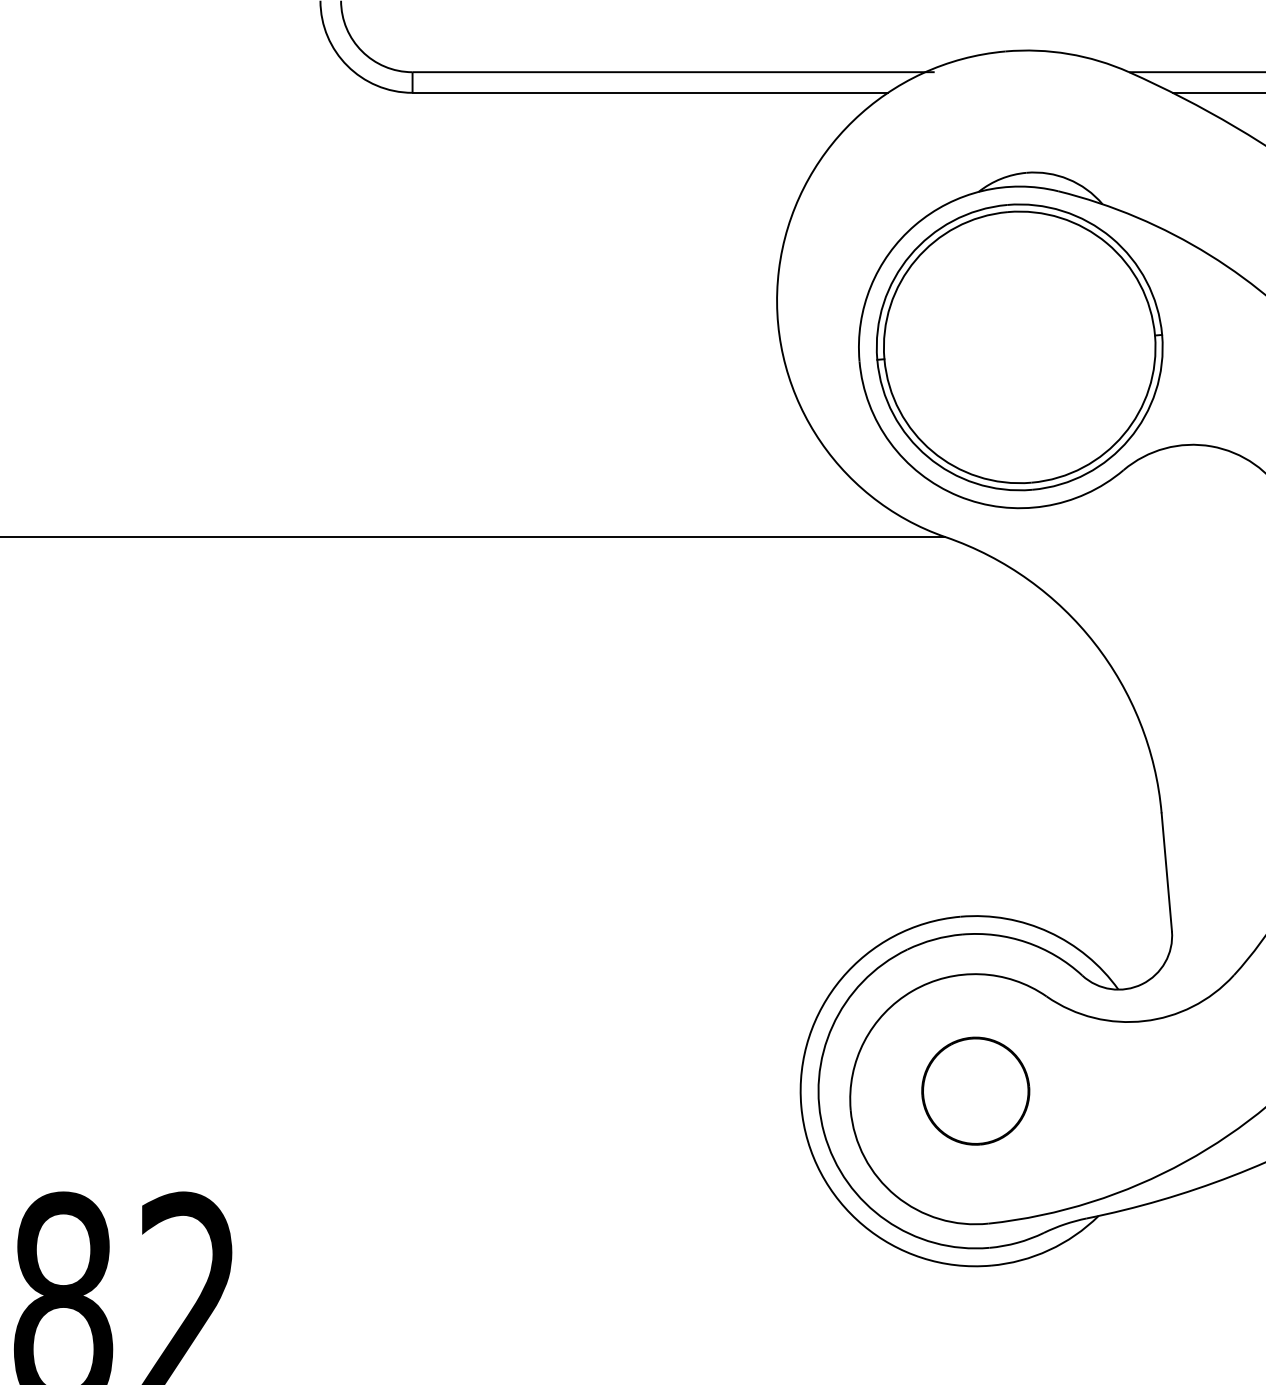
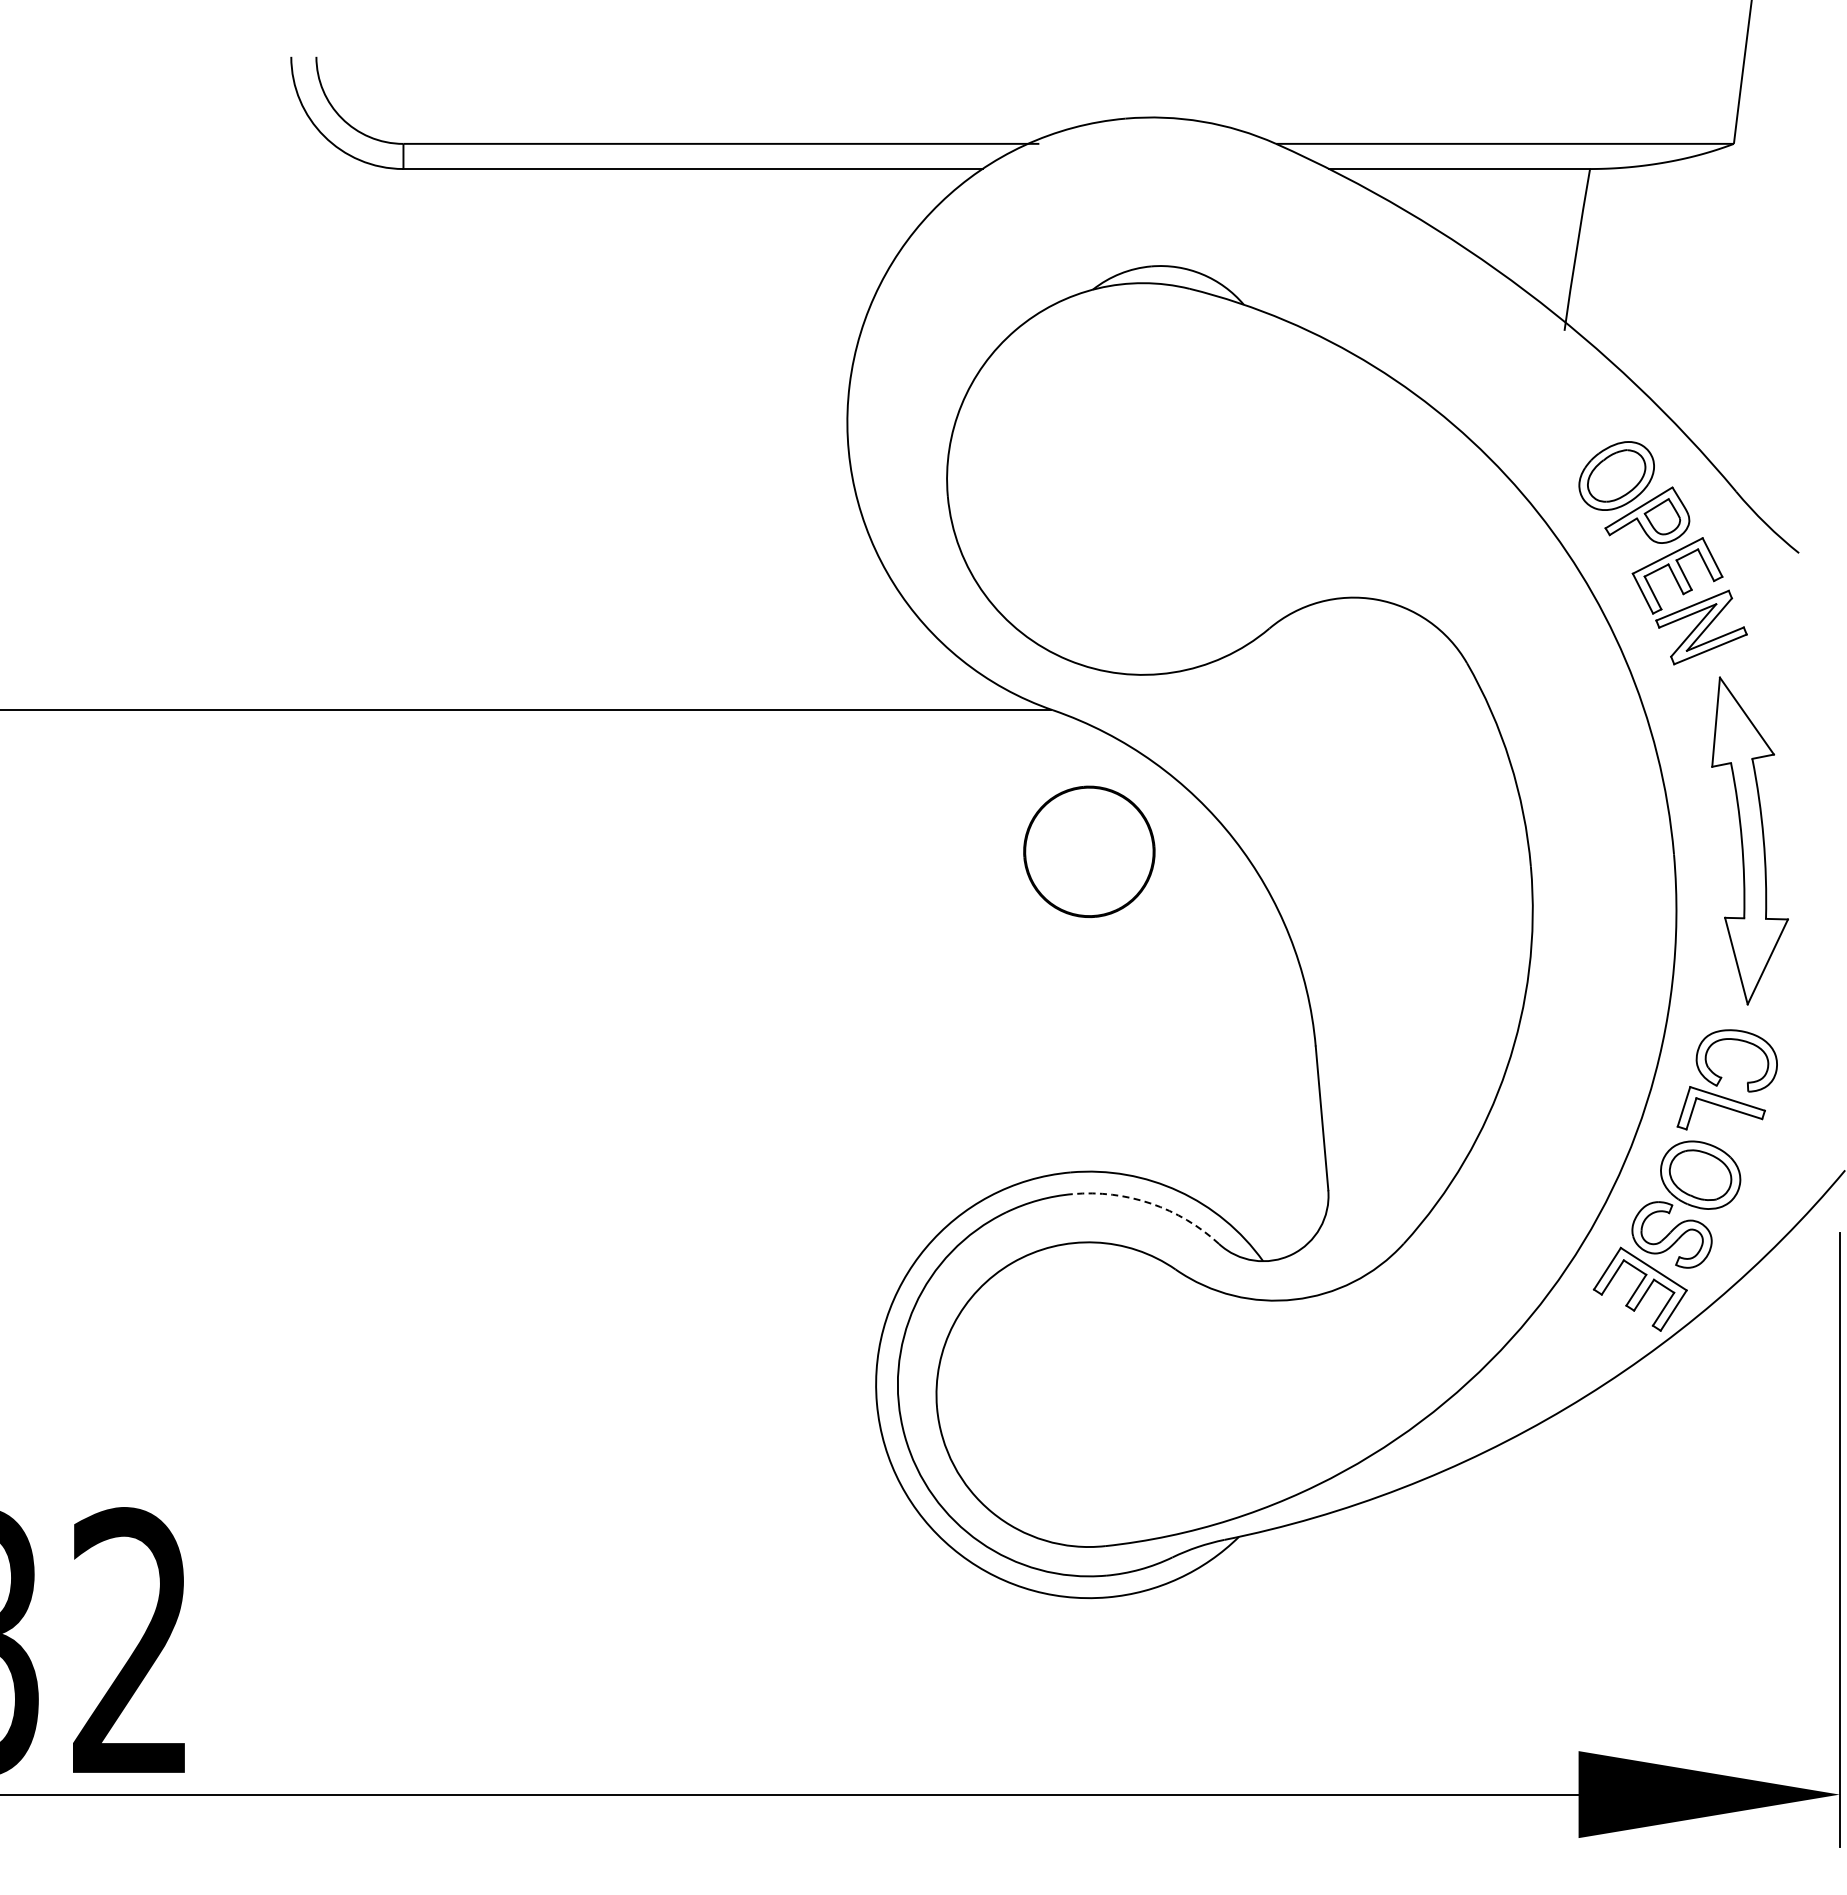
part: (1019, 346) -> (1142, 478), removed
arc: (1026, 942) -> (1151, 1203), solid -> dashed
part: (975, 1090) -> (1089, 851), moved

